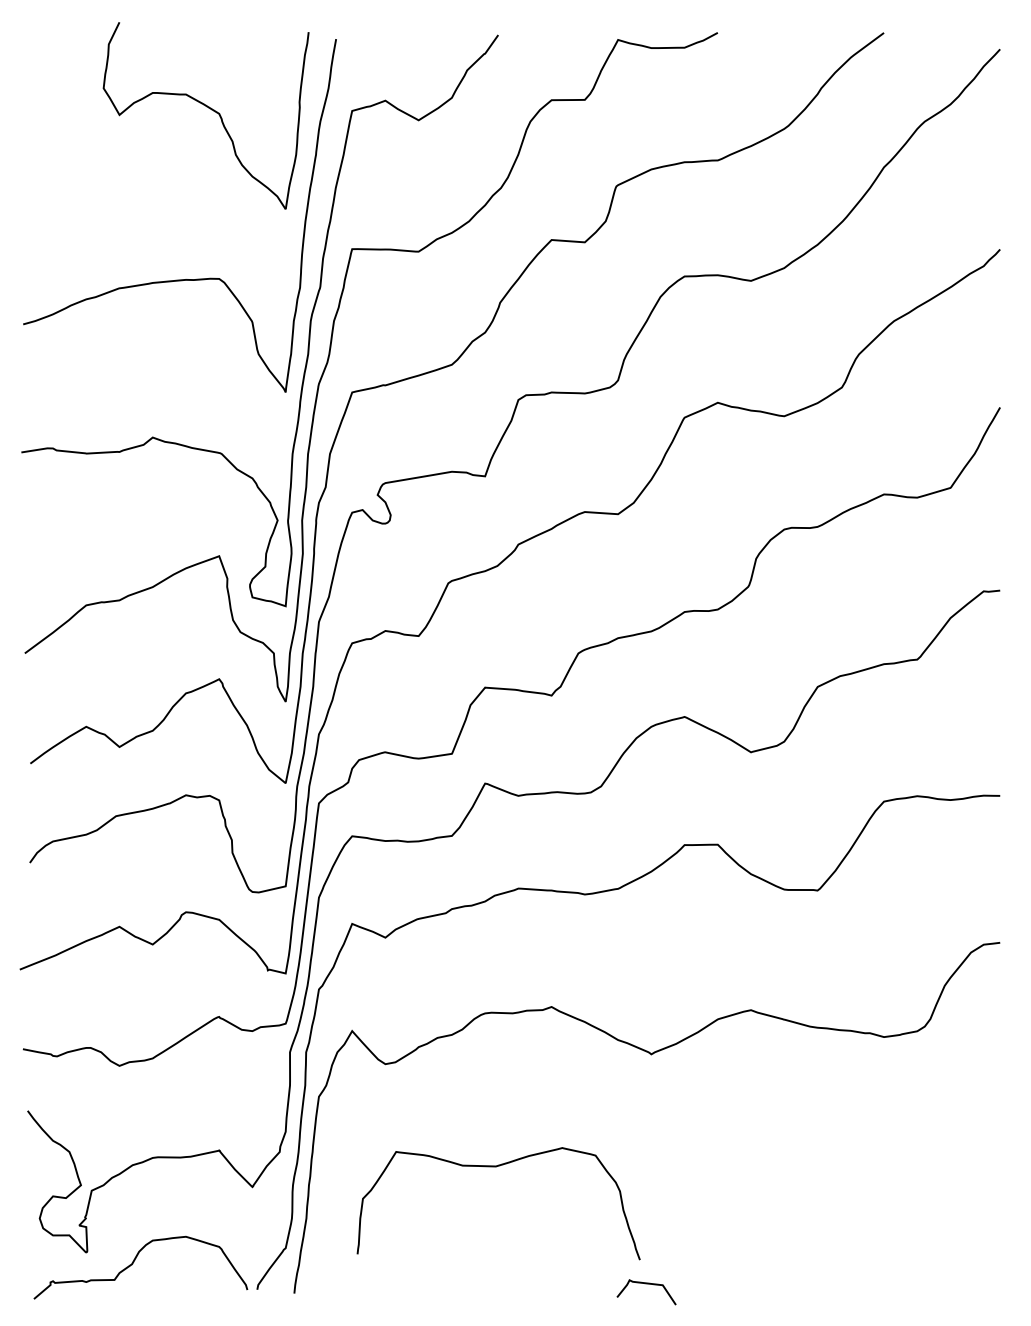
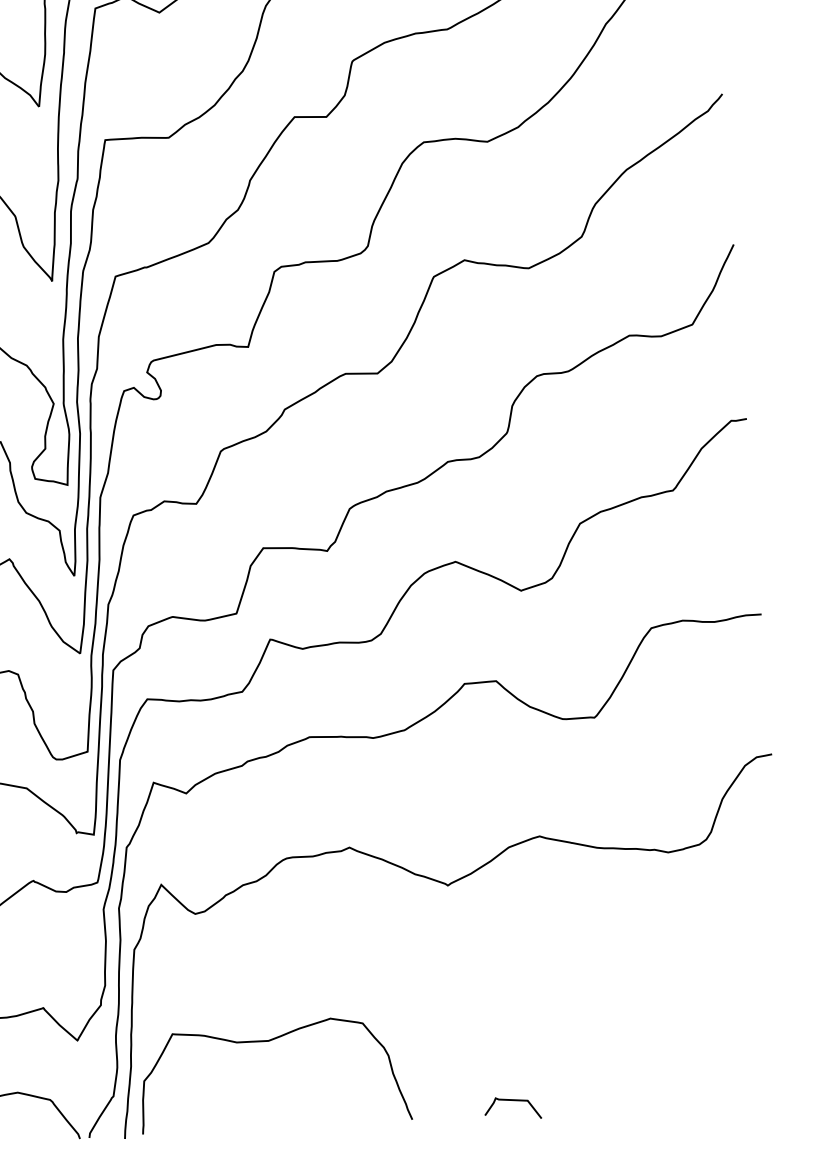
curve: (496, 1167) -> (269, 1041), moved
curve: (646, 1284) -> (512, 1101), moved

